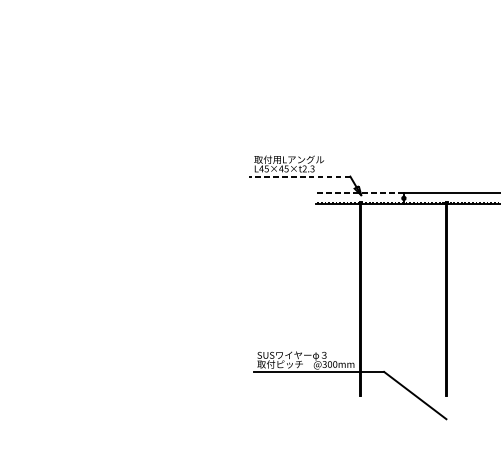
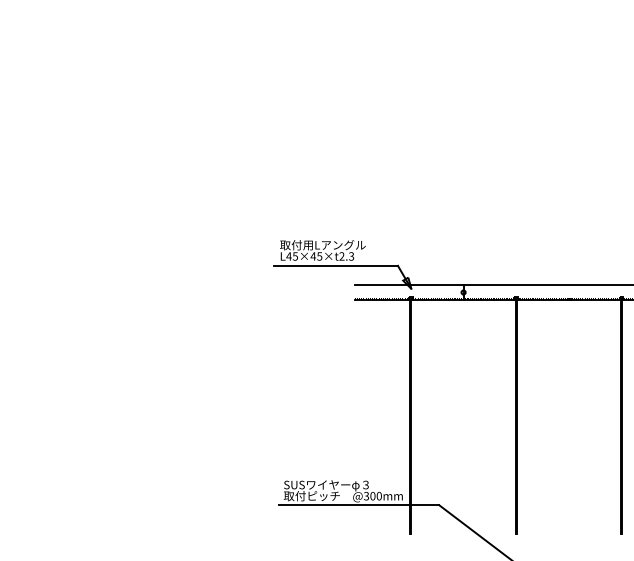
line: (299, 176) -> (335, 265), dashed -> solid
line: (358, 192) -> (408, 285), dashed -> solid

